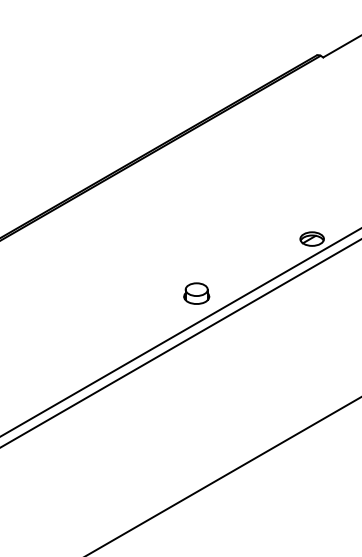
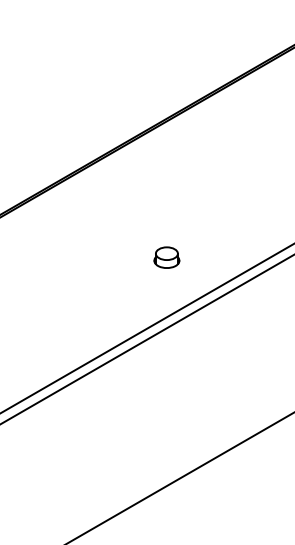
part: (196, 293) -> (166, 257), moved

